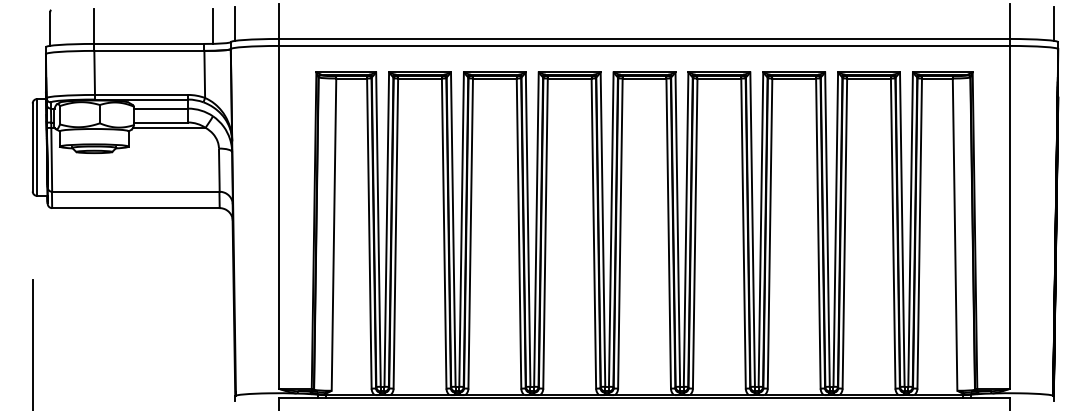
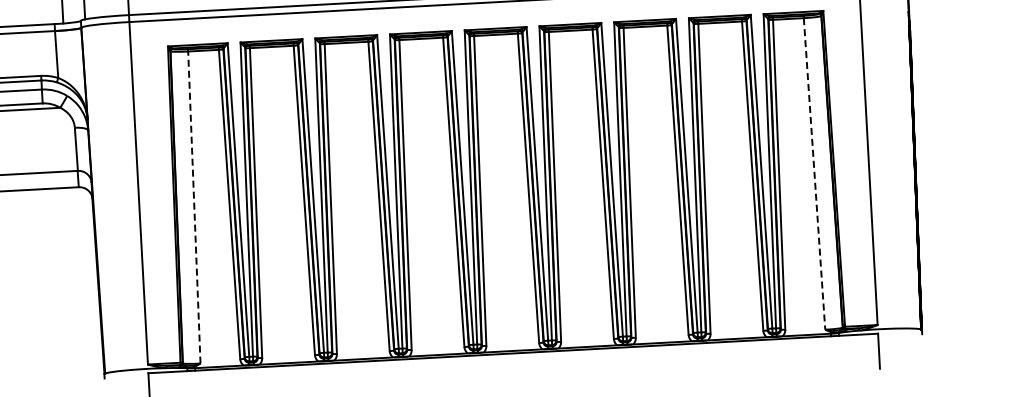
line: (334, 234) -> (194, 207), solid -> dashed
line: (955, 235) -> (814, 174), solid -> dashed

